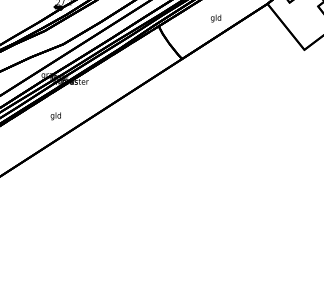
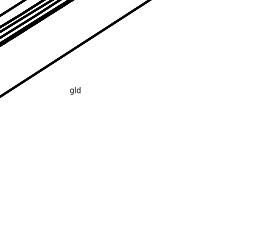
text: (55, 116) -> (74, 91), moved

